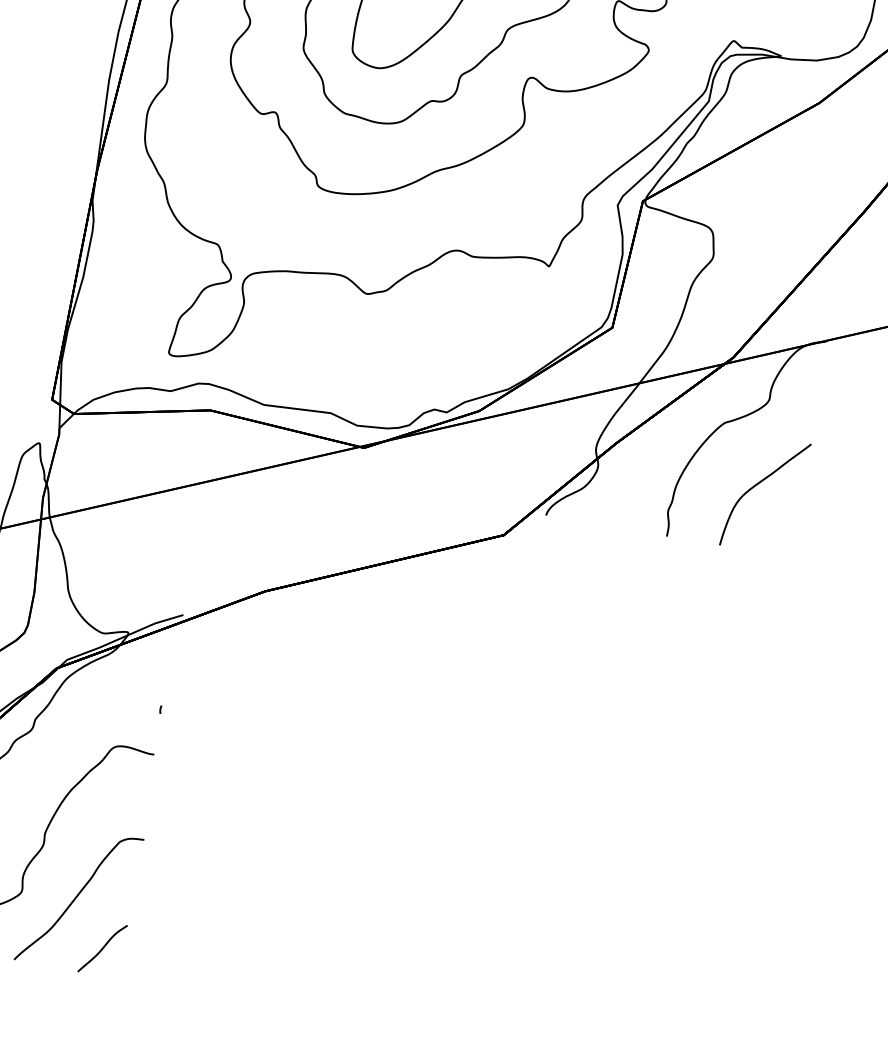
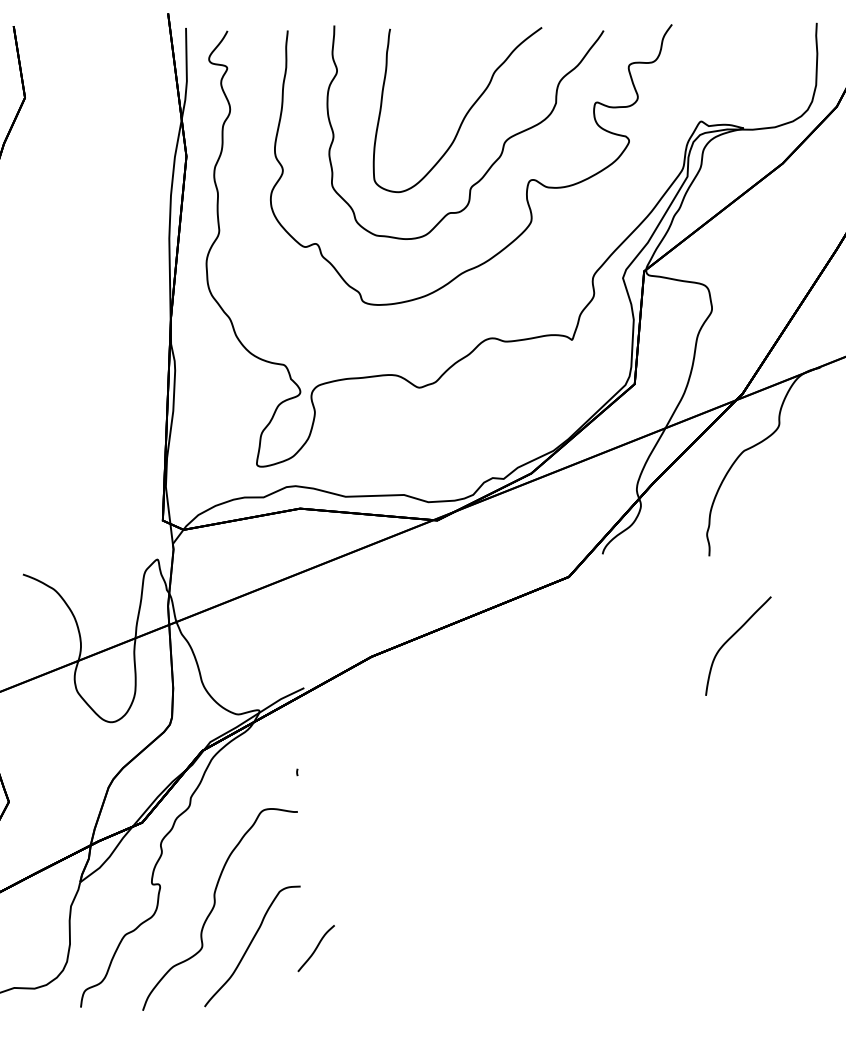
curve: (758, 484) -> (731, 638), moved
curve: (101, 948) -> (315, 948), moved

